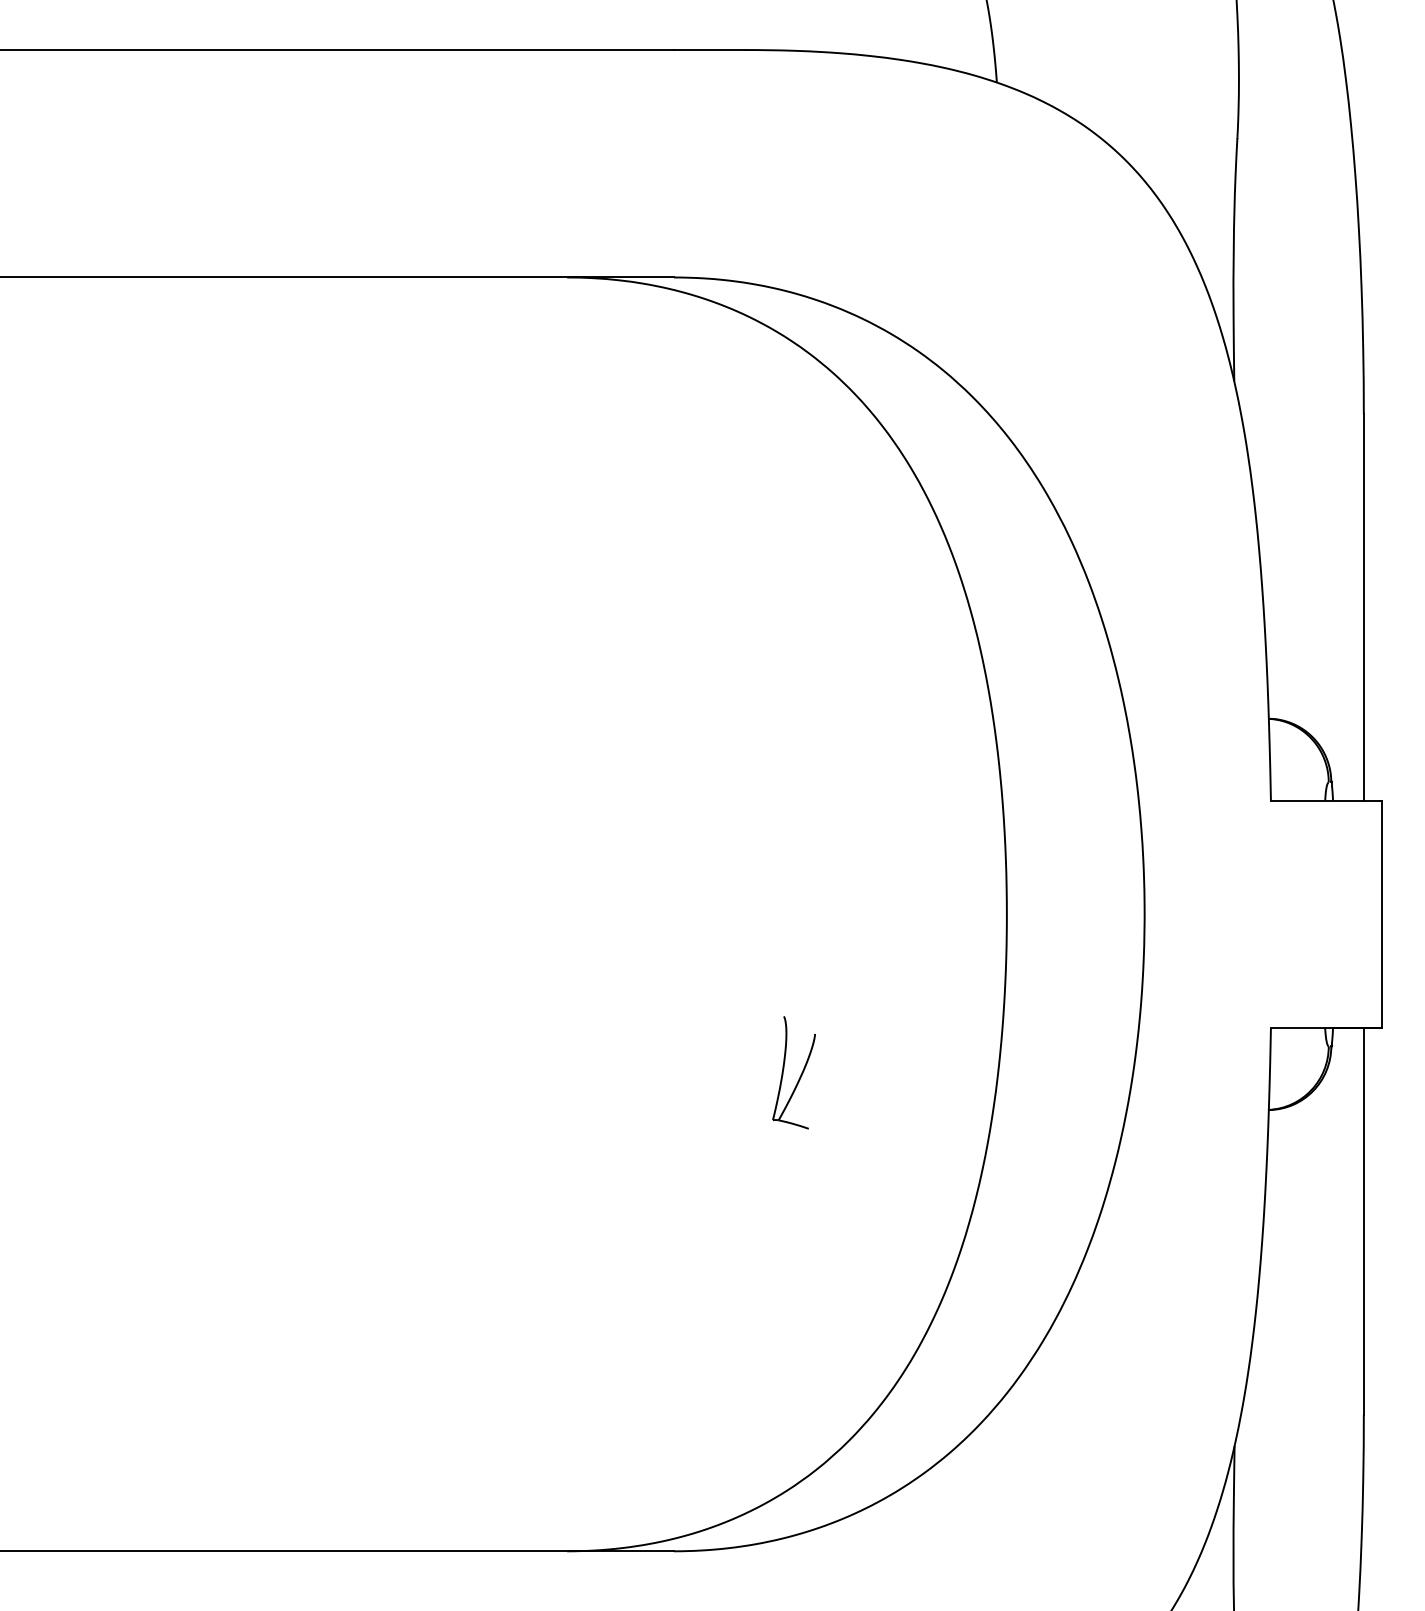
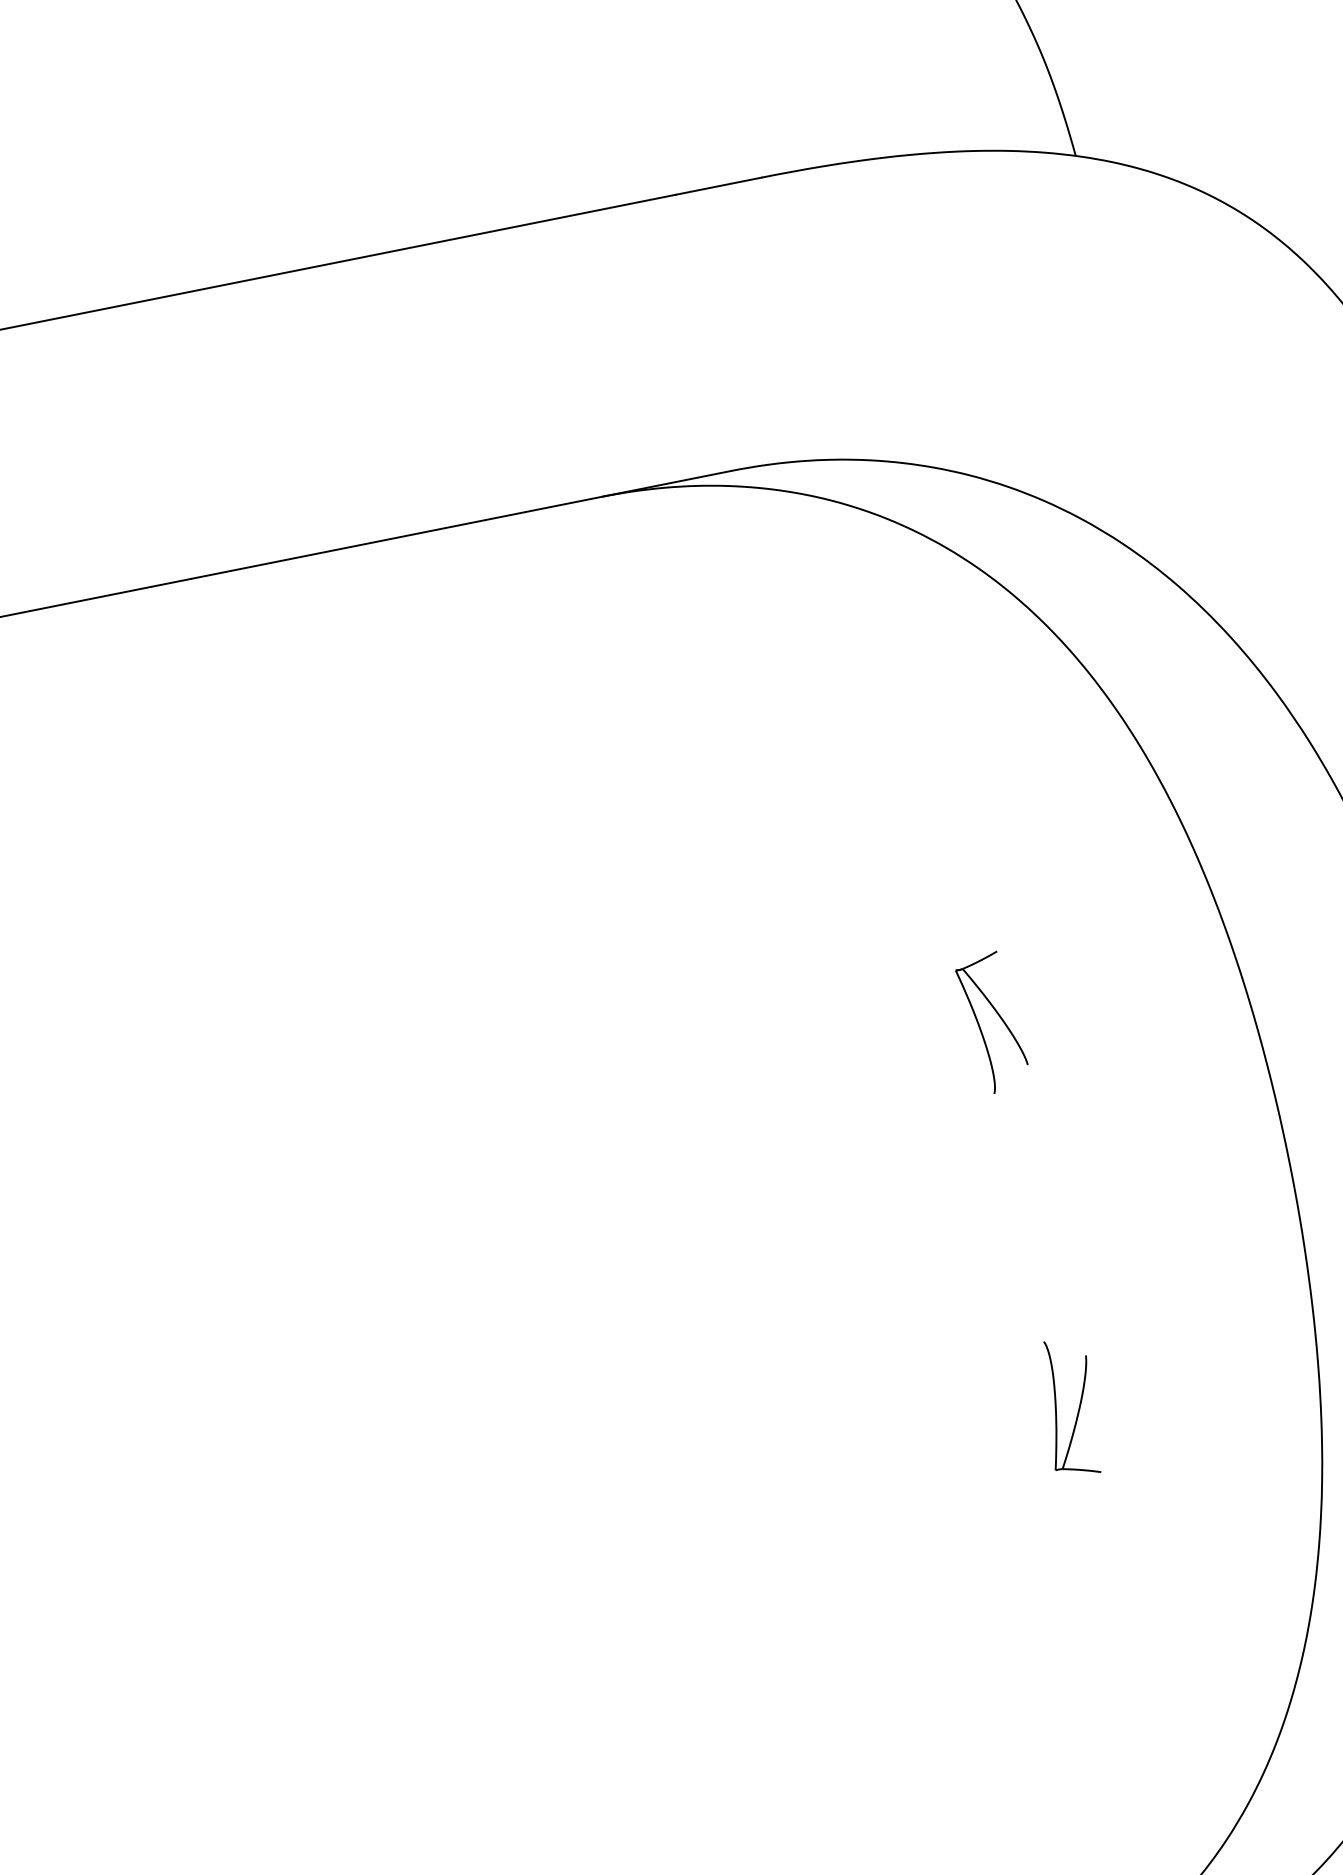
part: (800, 754) -> (1000, 1019), added

